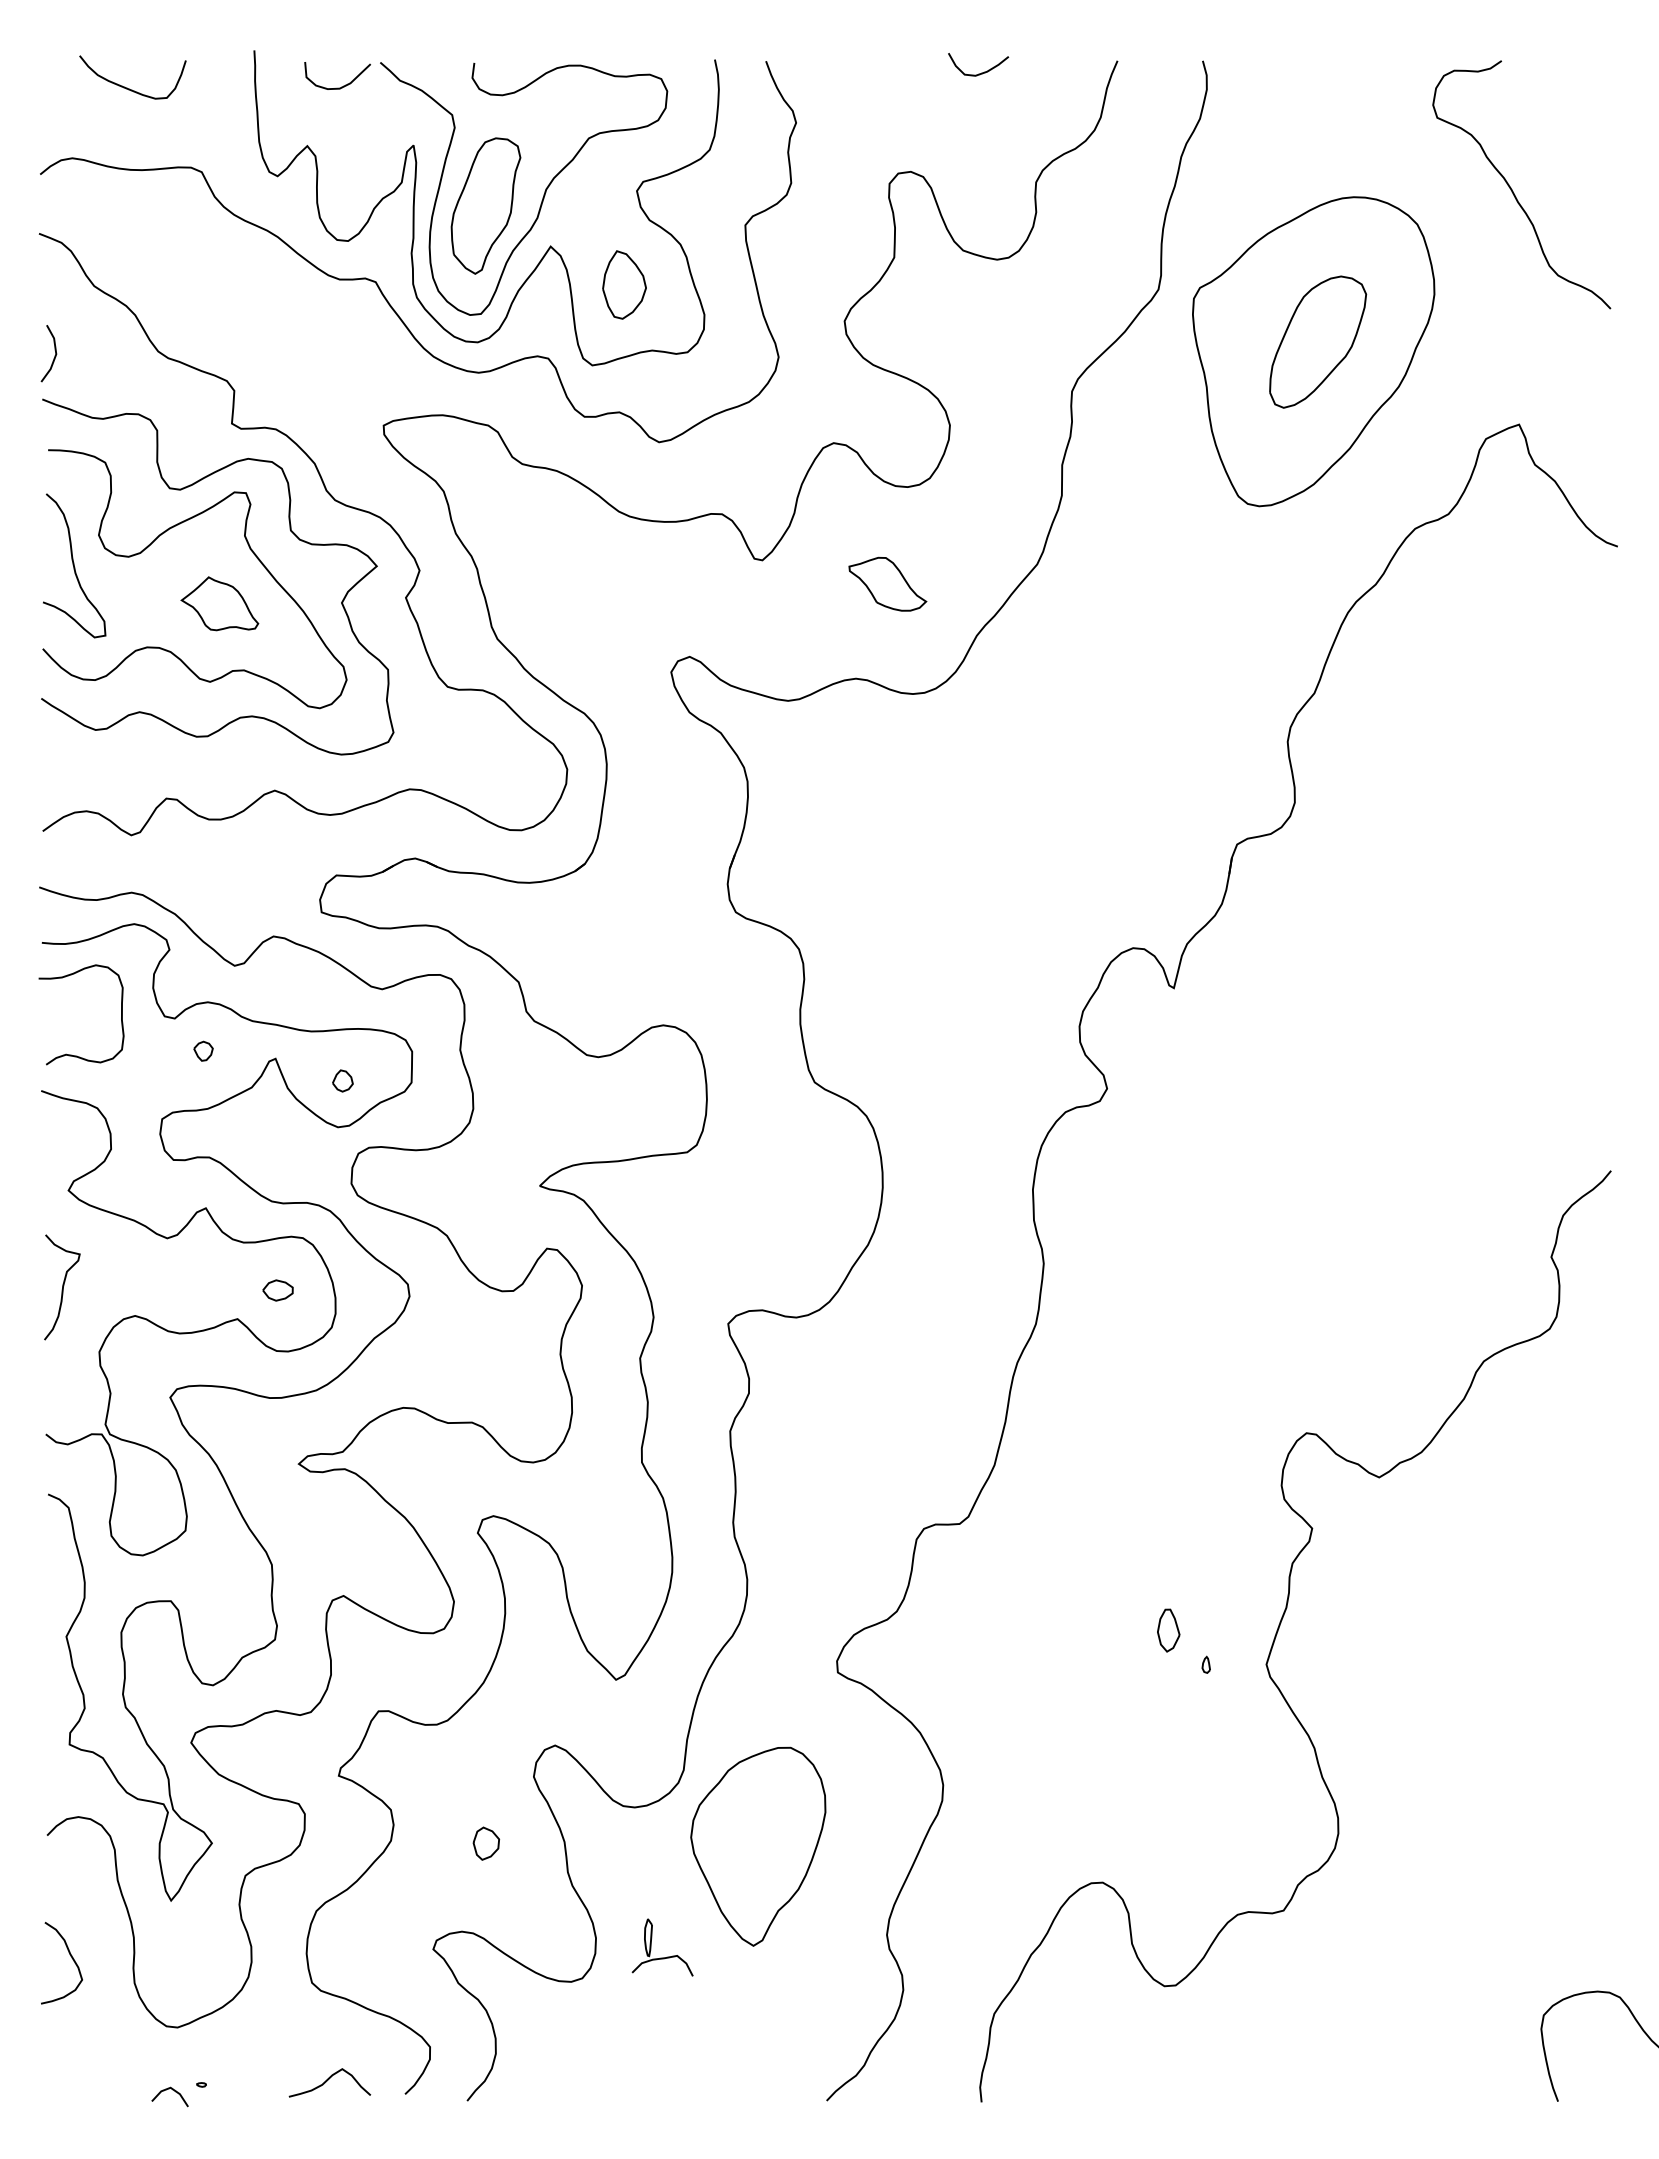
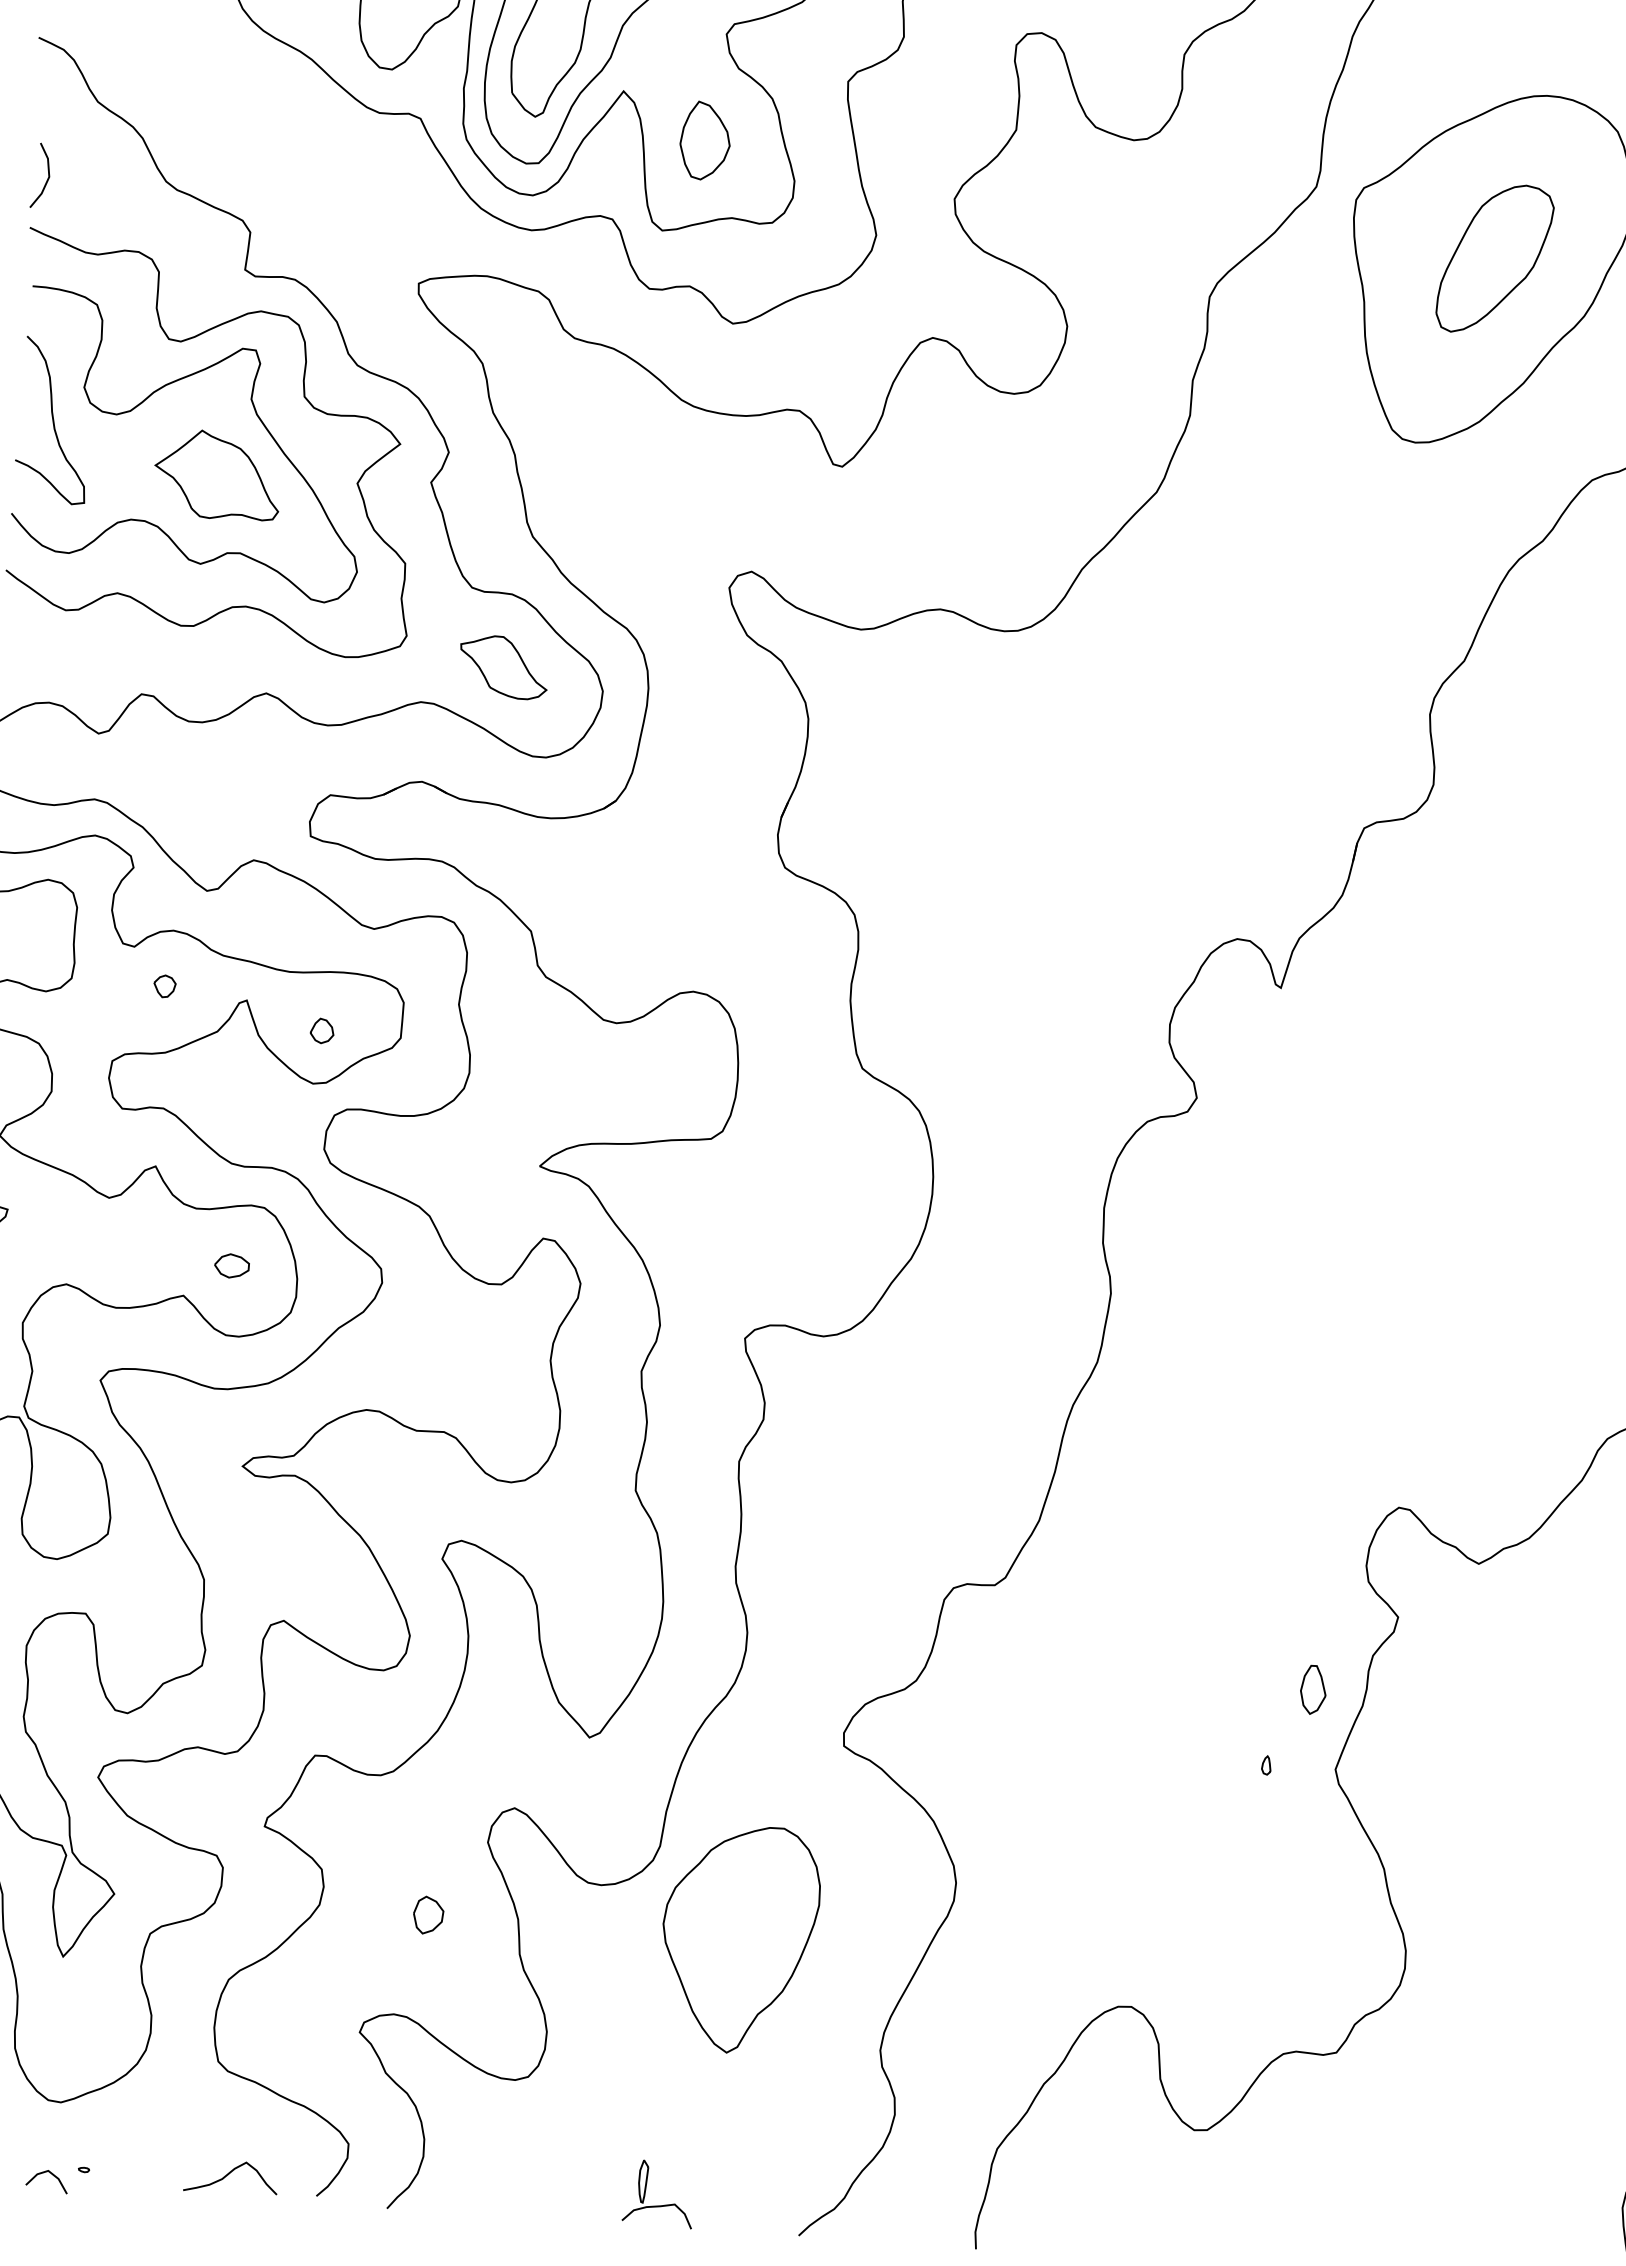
part: (887, 583) -> (503, 666), moved
part: (219, 603) -> (217, 474), size x1.43
part: (1168, 1630) -> (1313, 1689), moved
part: (662, 1957) -> (657, 2205), moved

